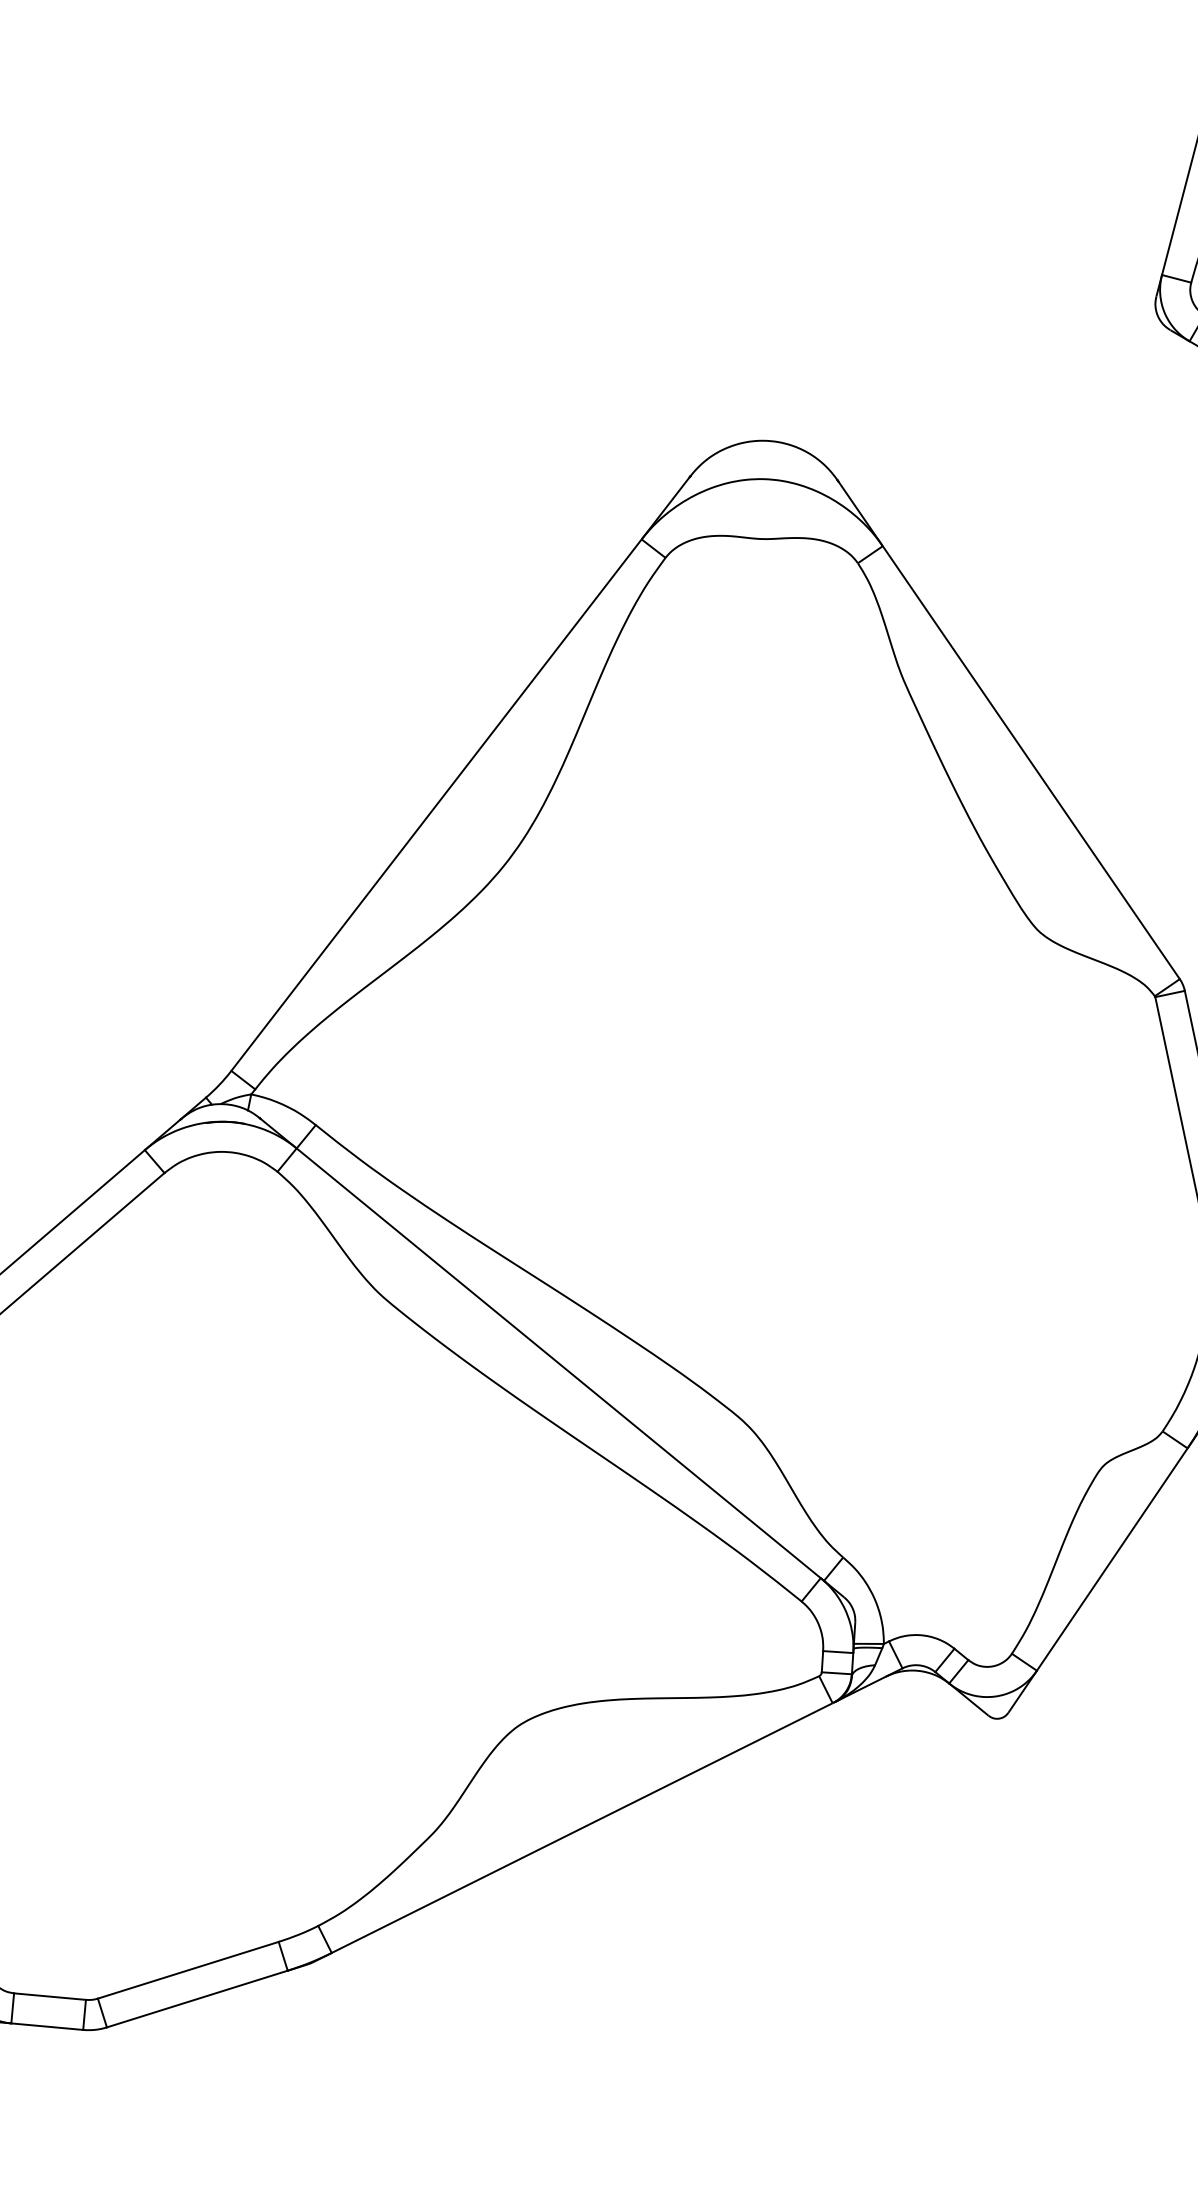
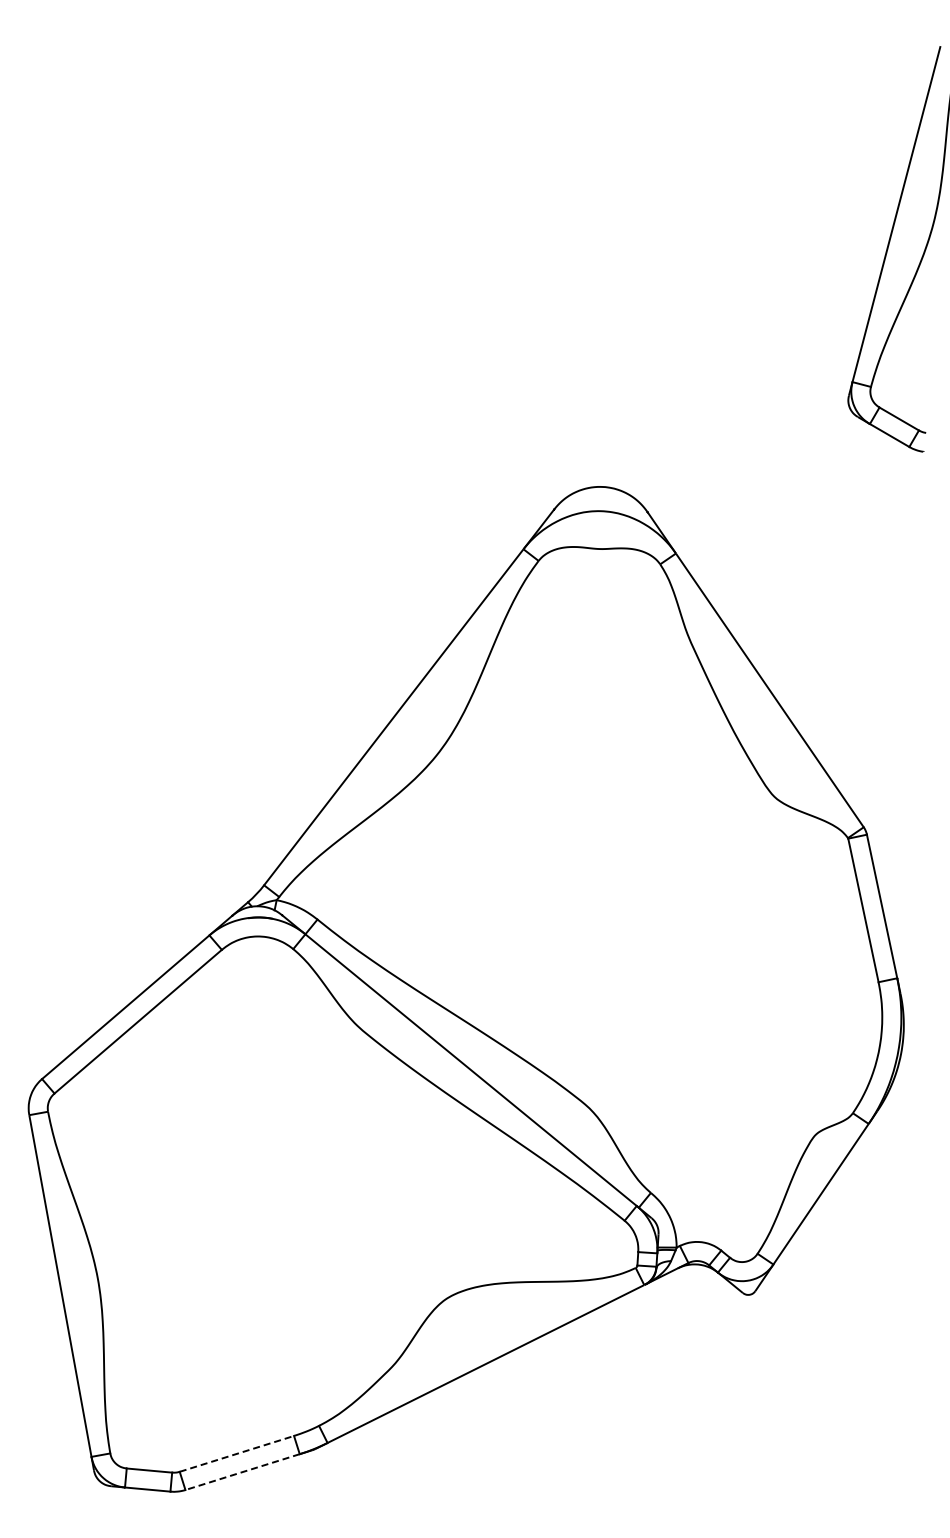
line: (187, 1969) -> (236, 1453), solid -> dashed
line: (197, 1999) -> (242, 1472), solid -> dashed

